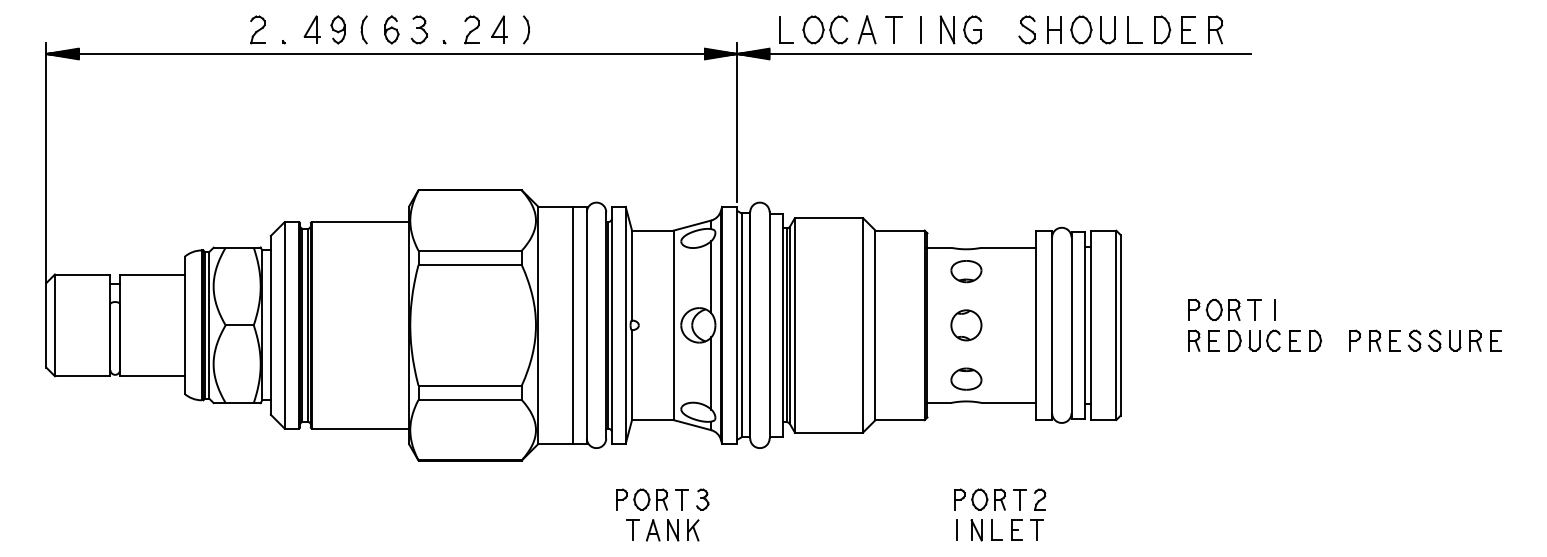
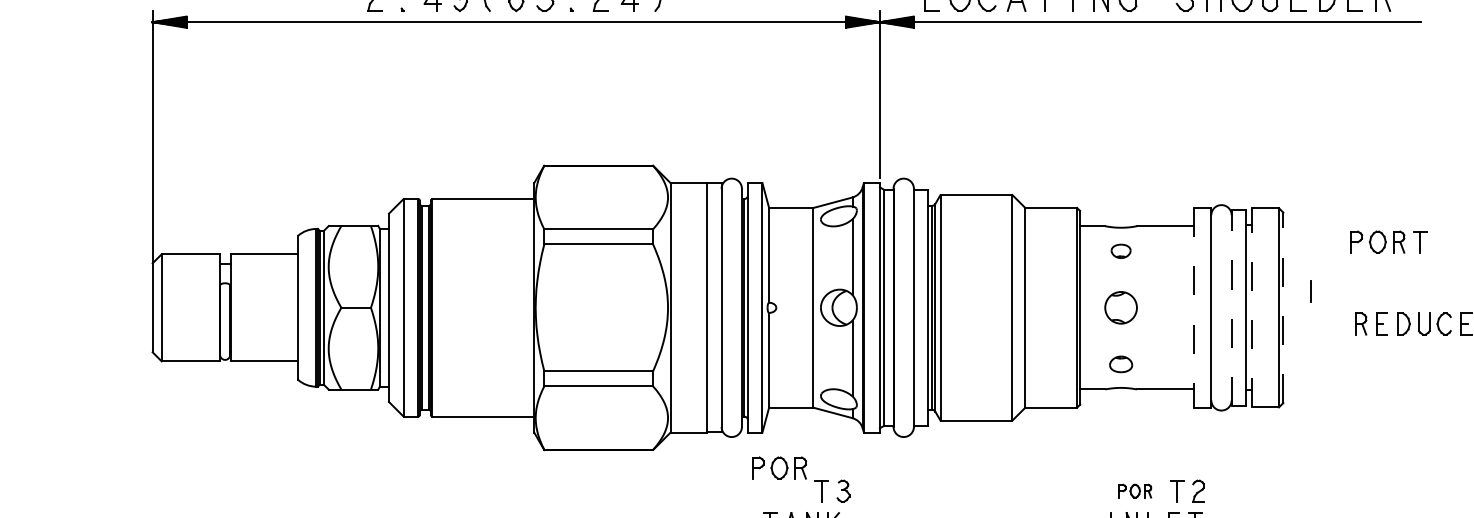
part: (966, 271) -> (1121, 251), size x0.6
part: (1224, 309) -> (1388, 241), moved
line: (1274, 309) -> (1310, 291), moved
line: (1071, 324) -> (1231, 306), solid -> dashed
line: (1120, 324) -> (1283, 306), solid -> dashed
line: (1035, 325) -> (1193, 307), solid -> dashed
line: (1090, 325) -> (1251, 307), solid -> dashed
part: (966, 378) -> (1121, 363), size x0.7
part: (641, 499) -> (779, 467), moved
part: (979, 499) -> (1134, 491), size x0.6

